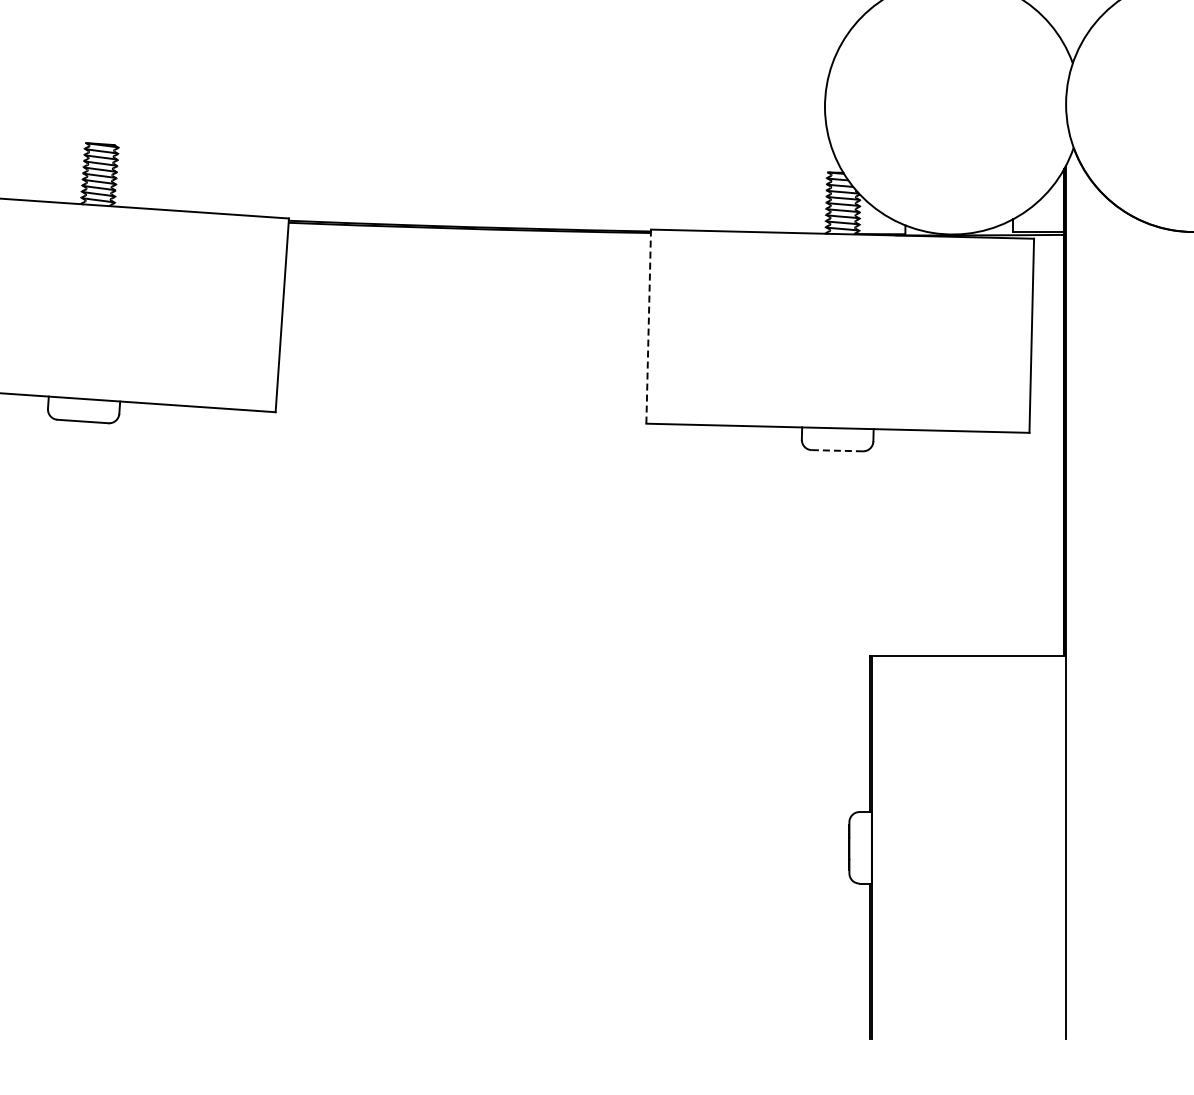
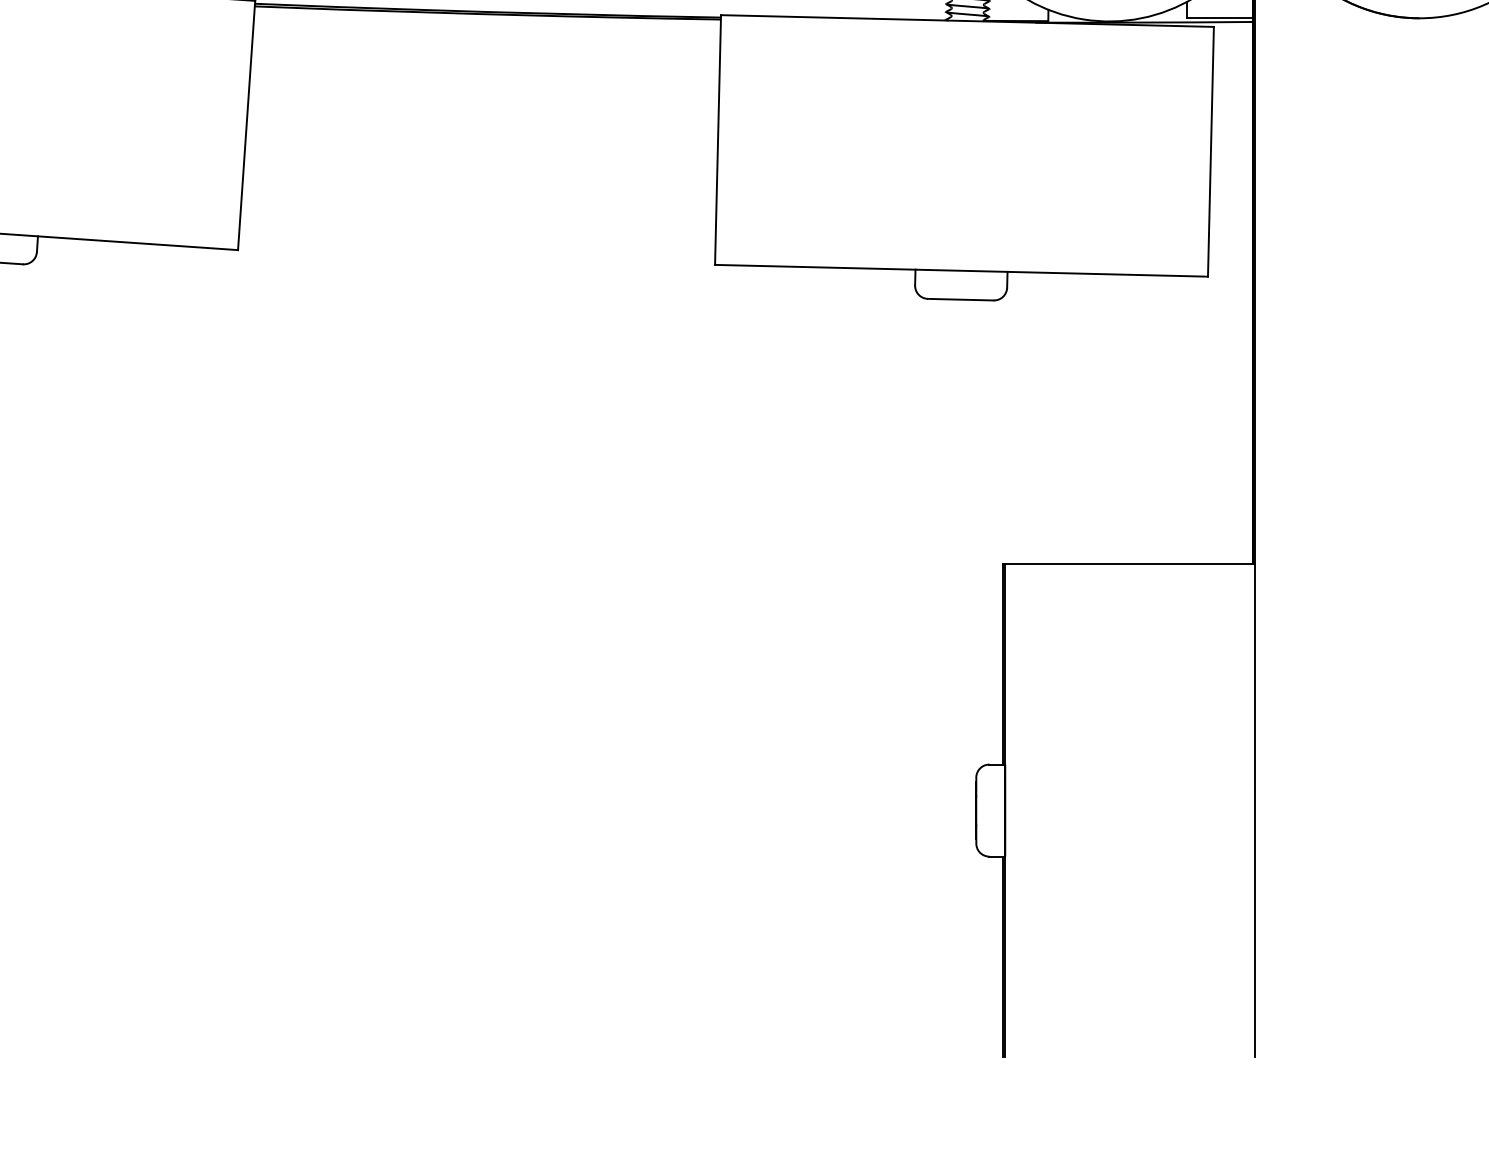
line: (648, 327) -> (717, 141), dashed -> solid
line: (837, 450) -> (960, 299), dashed -> solid

